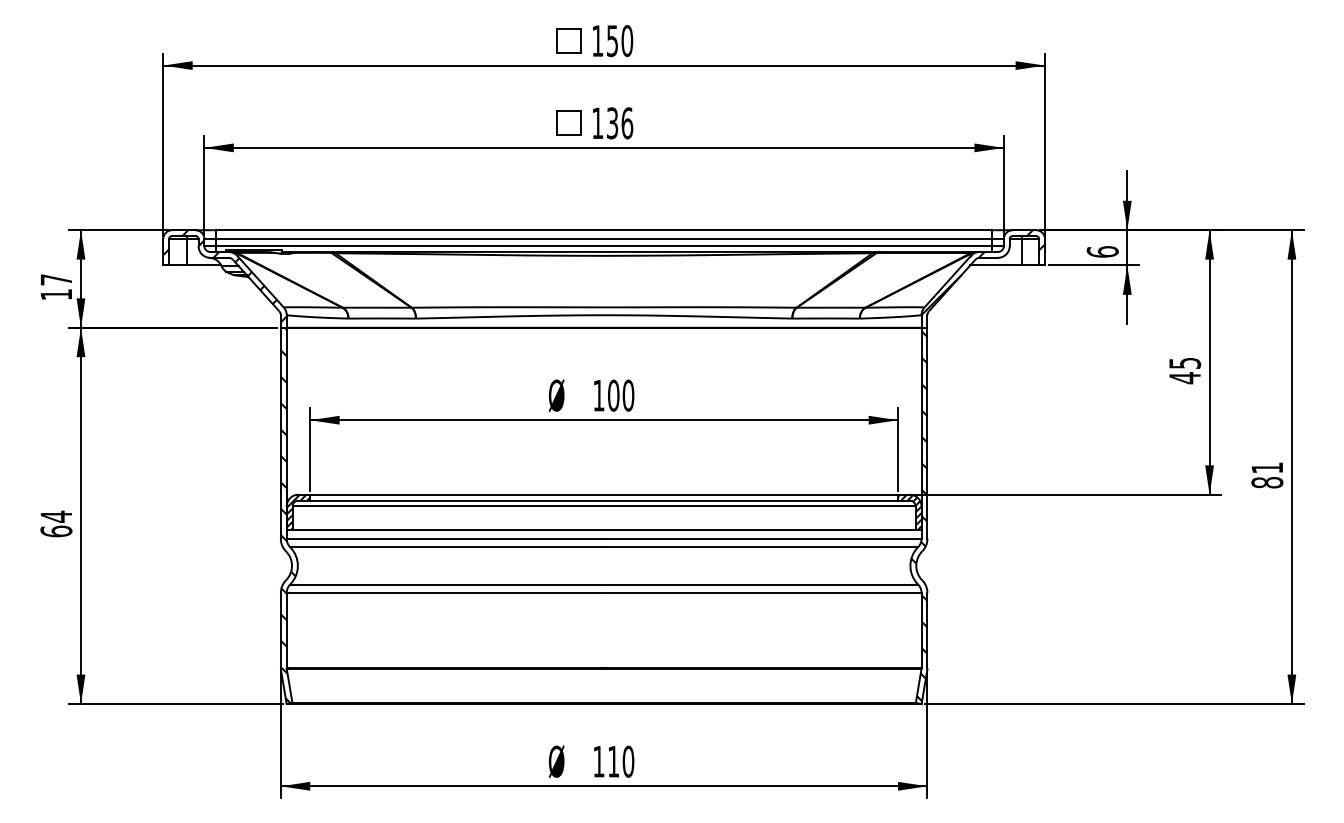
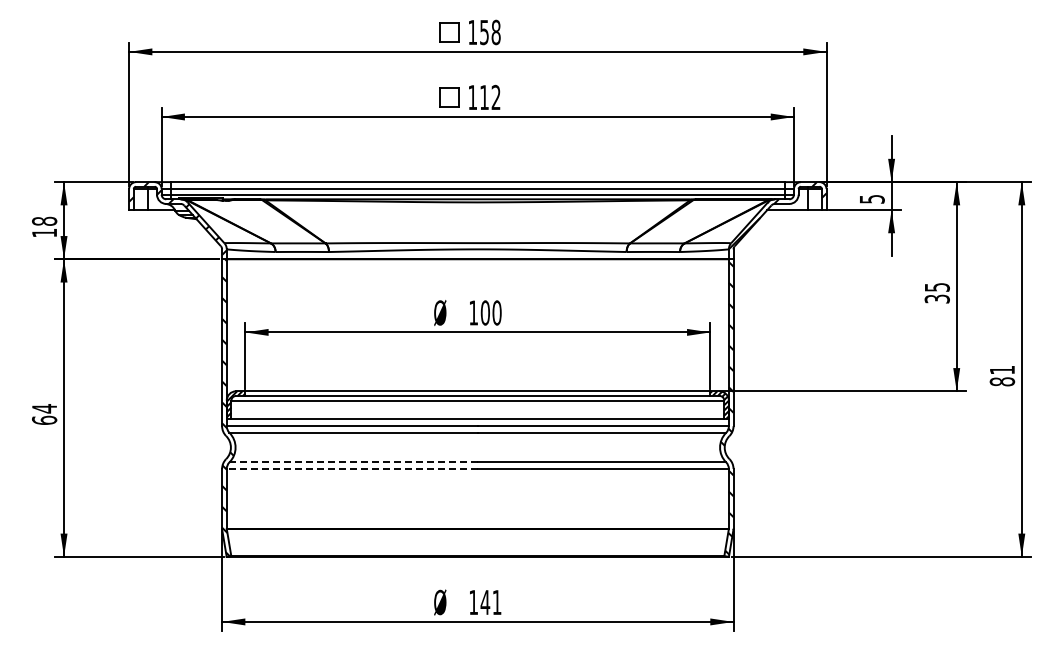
text: (626, 41) -> (495, 32), 150 -> 158
text: (620, 123) -> (490, 97), 136 -> 112
text: (1101, 250) -> (871, 198), 6 -> 5
text: (56, 278) -> (44, 220), 17 -> 18
text: (1184, 377) -> (936, 298), 45 -> 35
line: (446, 584) -> (353, 462), solid -> dashed
line: (445, 592) -> (352, 468), solid -> dashed
text: (620, 761) -> (490, 602), 110 -> 141

